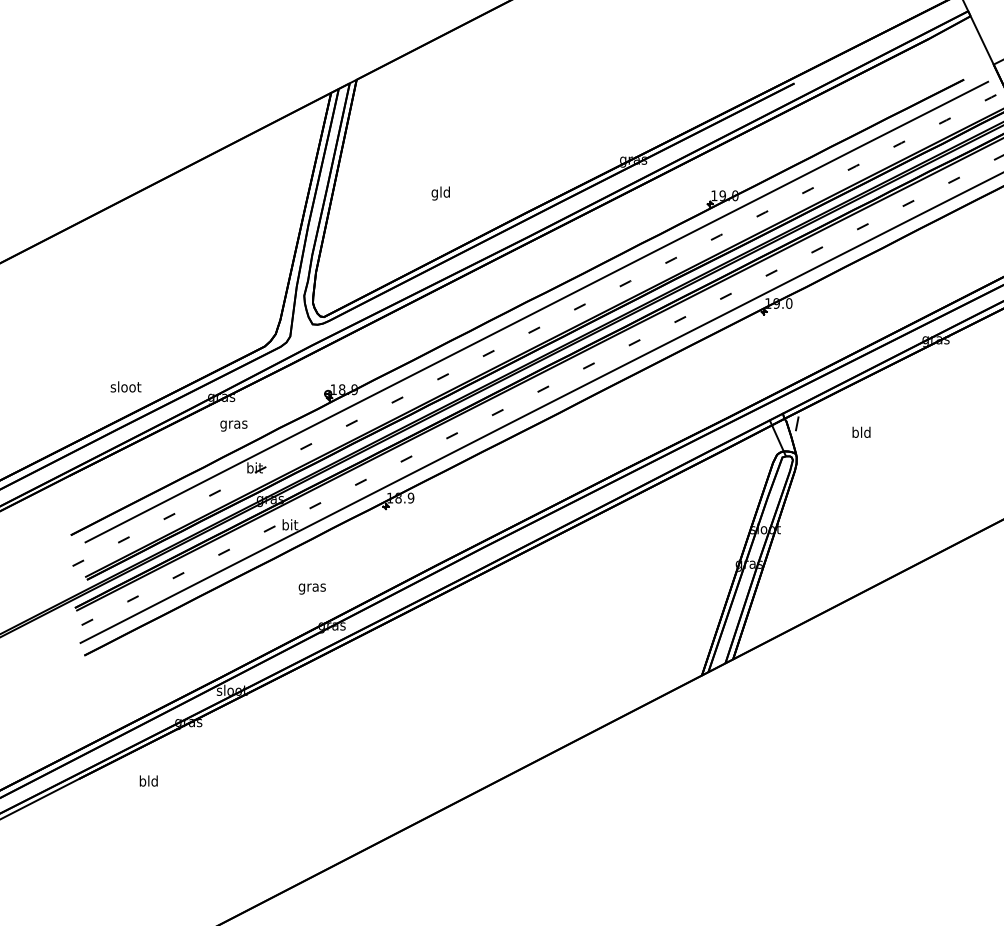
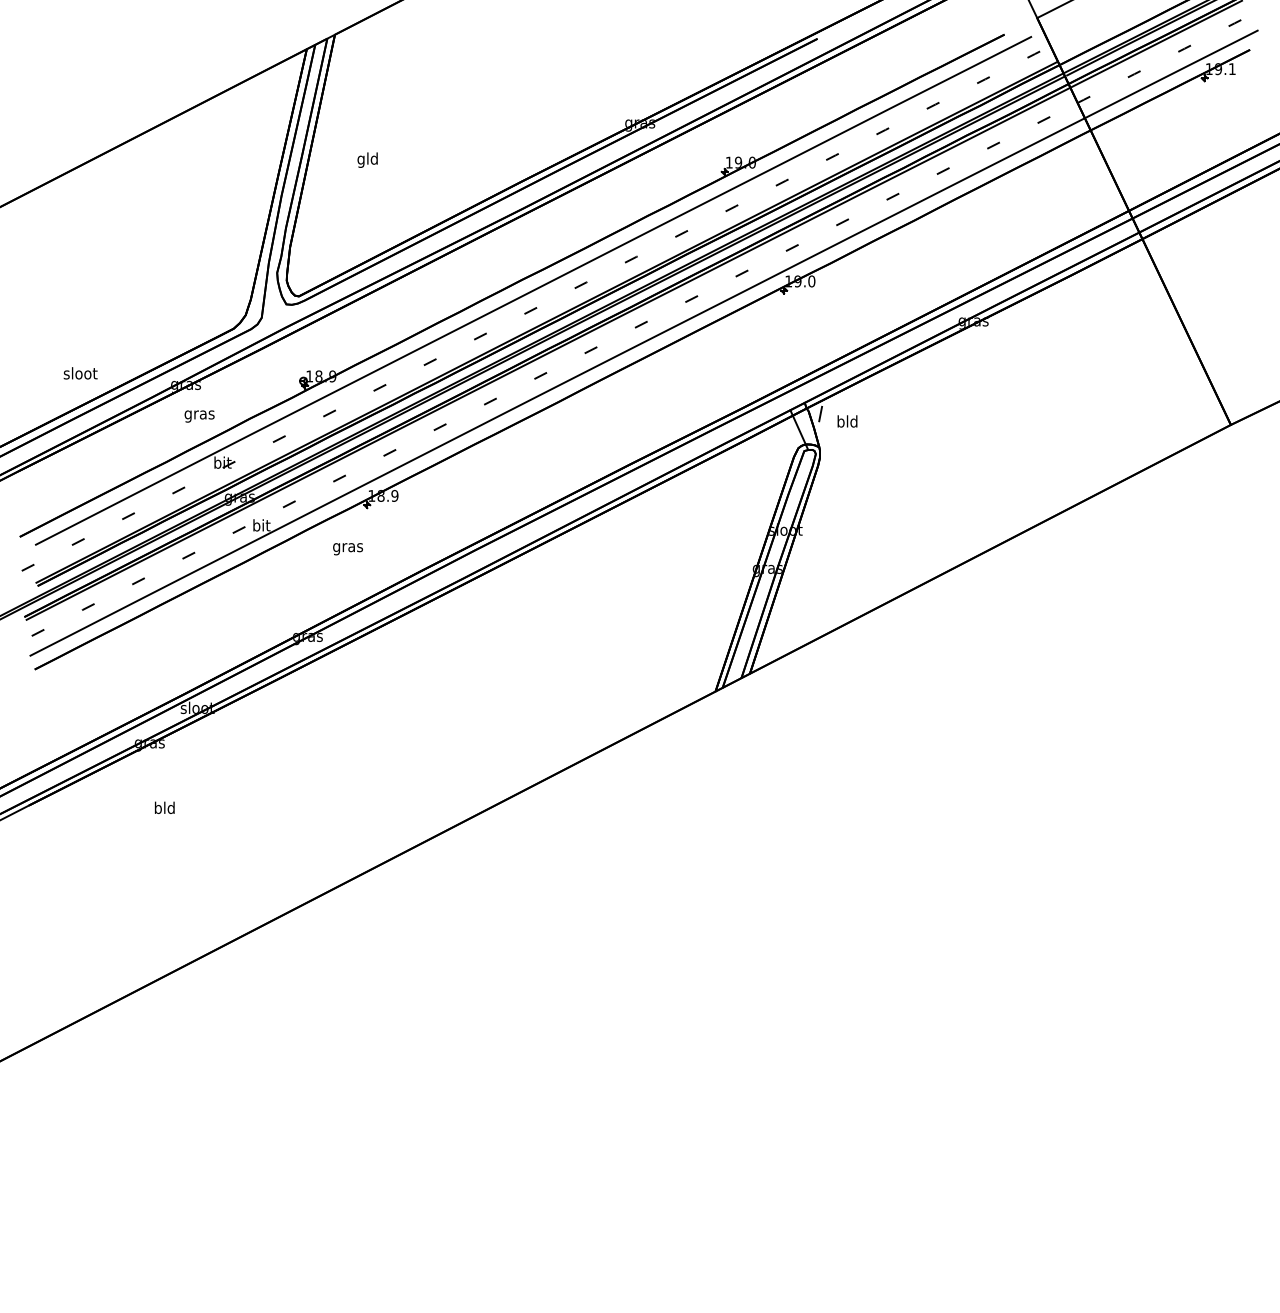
text: (440, 192) -> (367, 159), moved
text: (861, 432) -> (847, 421), moved
text: (311, 589) -> (347, 549), moved
text: (148, 780) -> (164, 807), moved

